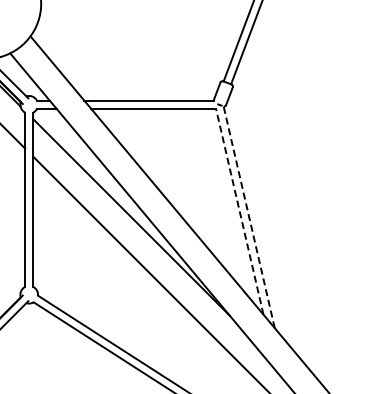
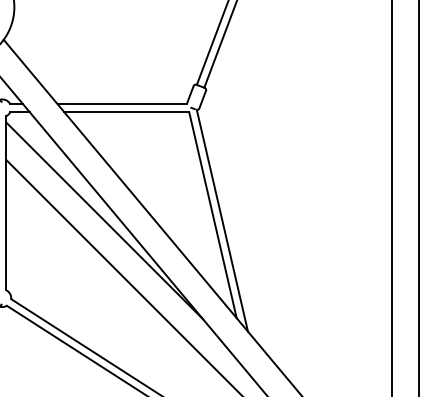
line: (239, 212) -> (212, 215), dashed -> solid
line: (249, 217) -> (222, 220), dashed -> solid

